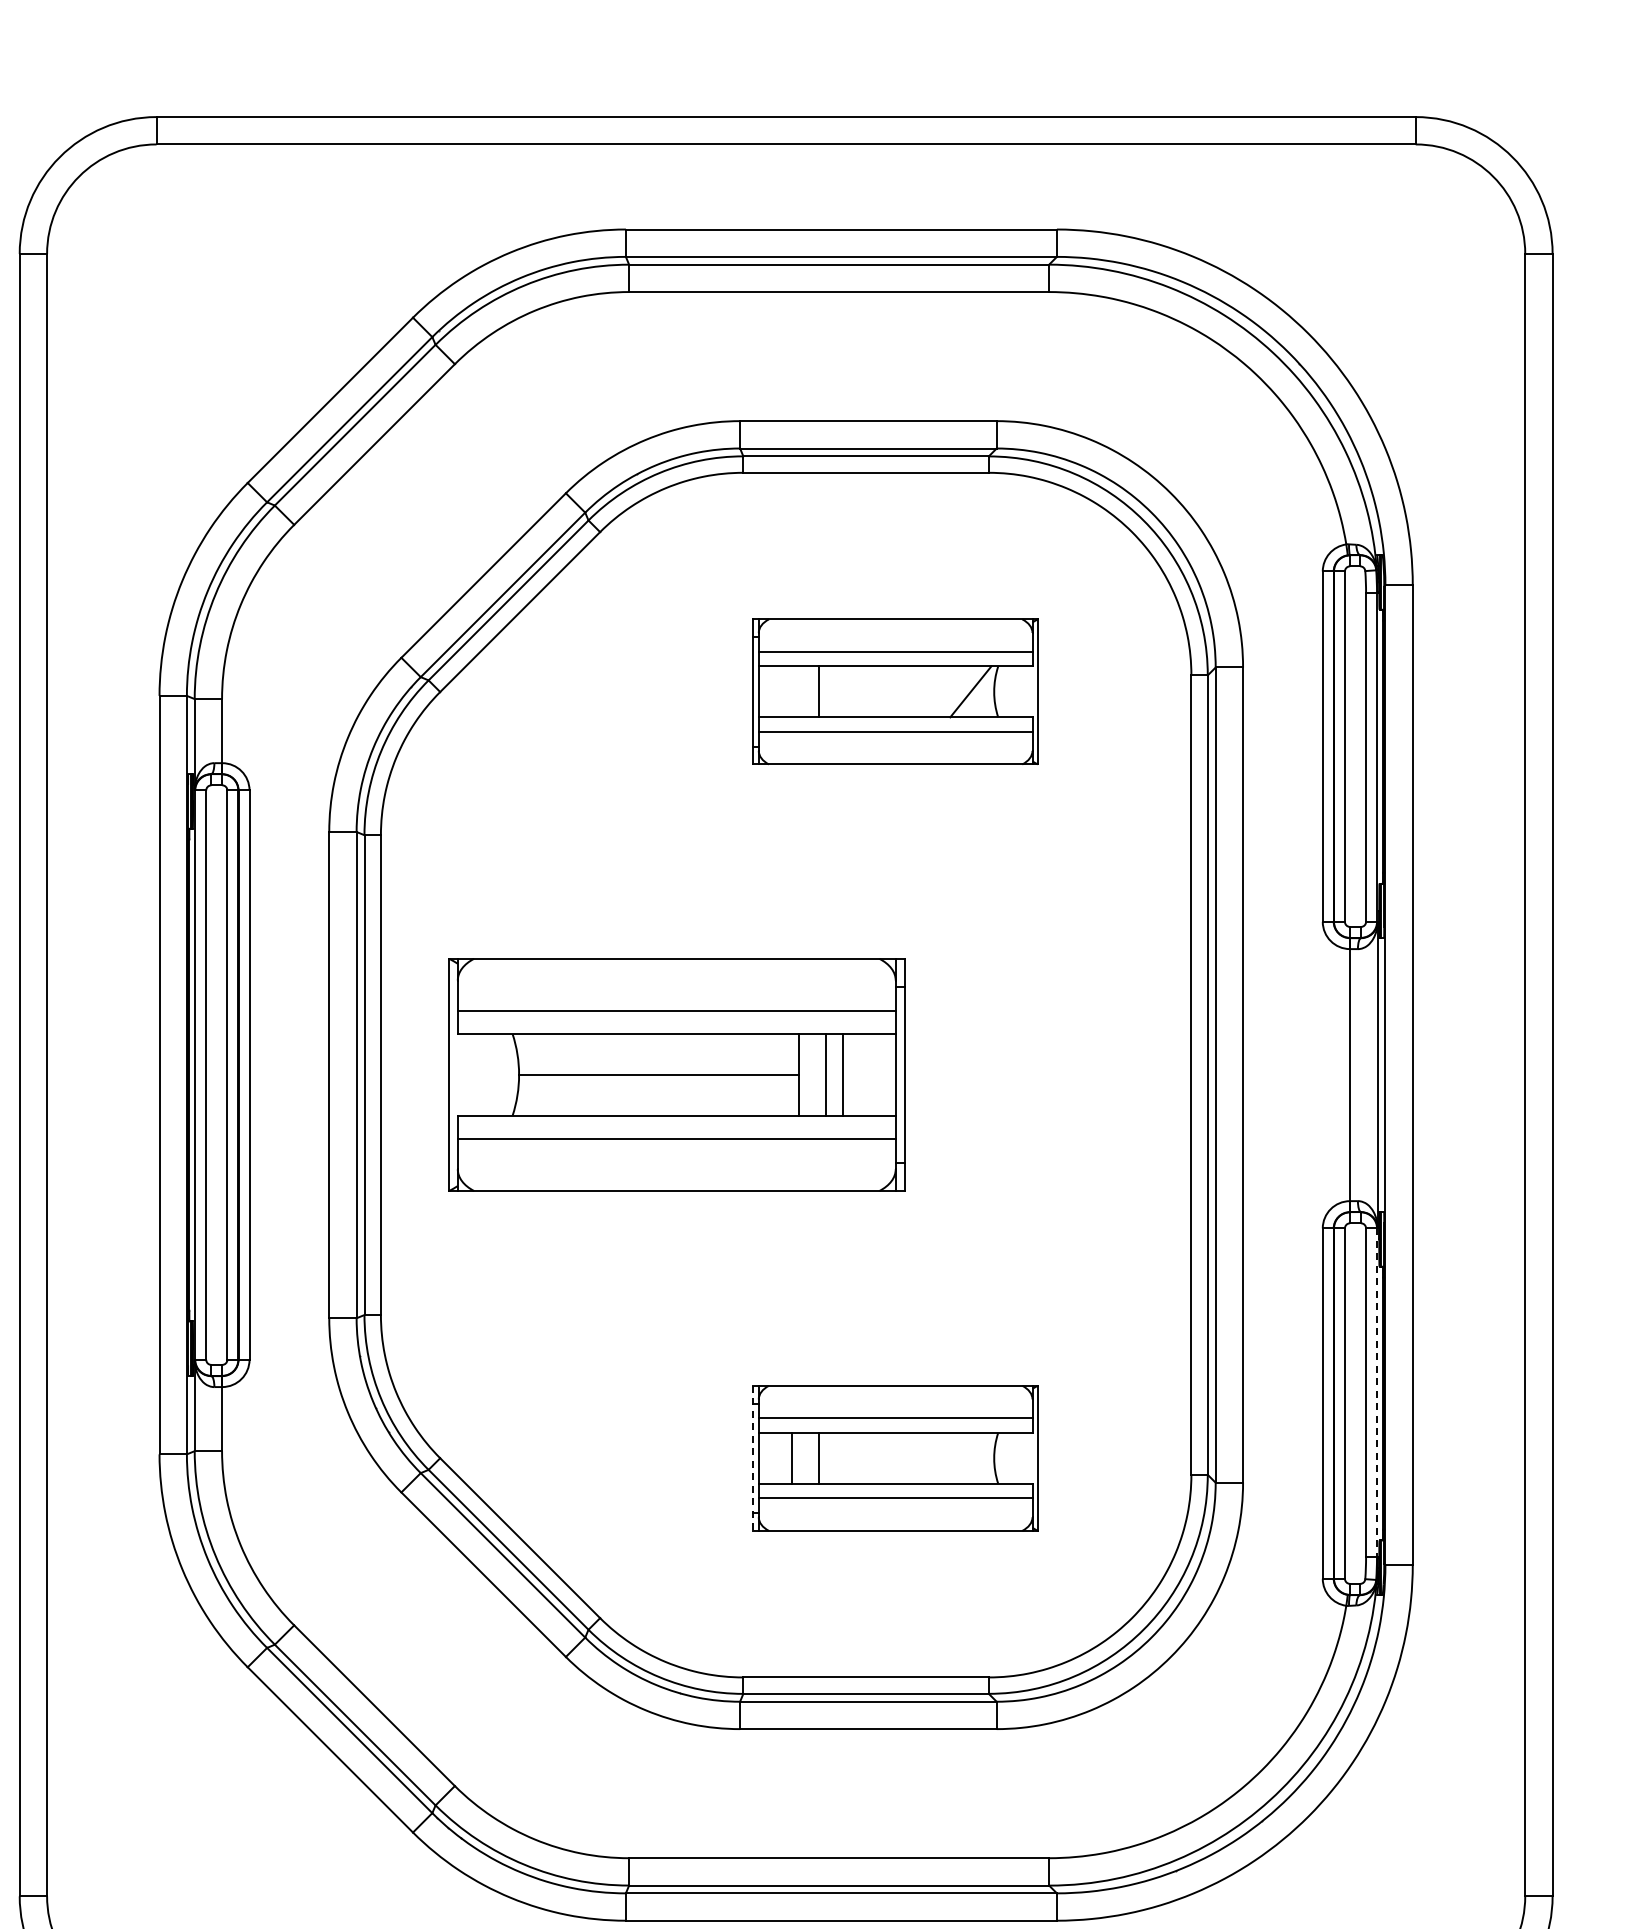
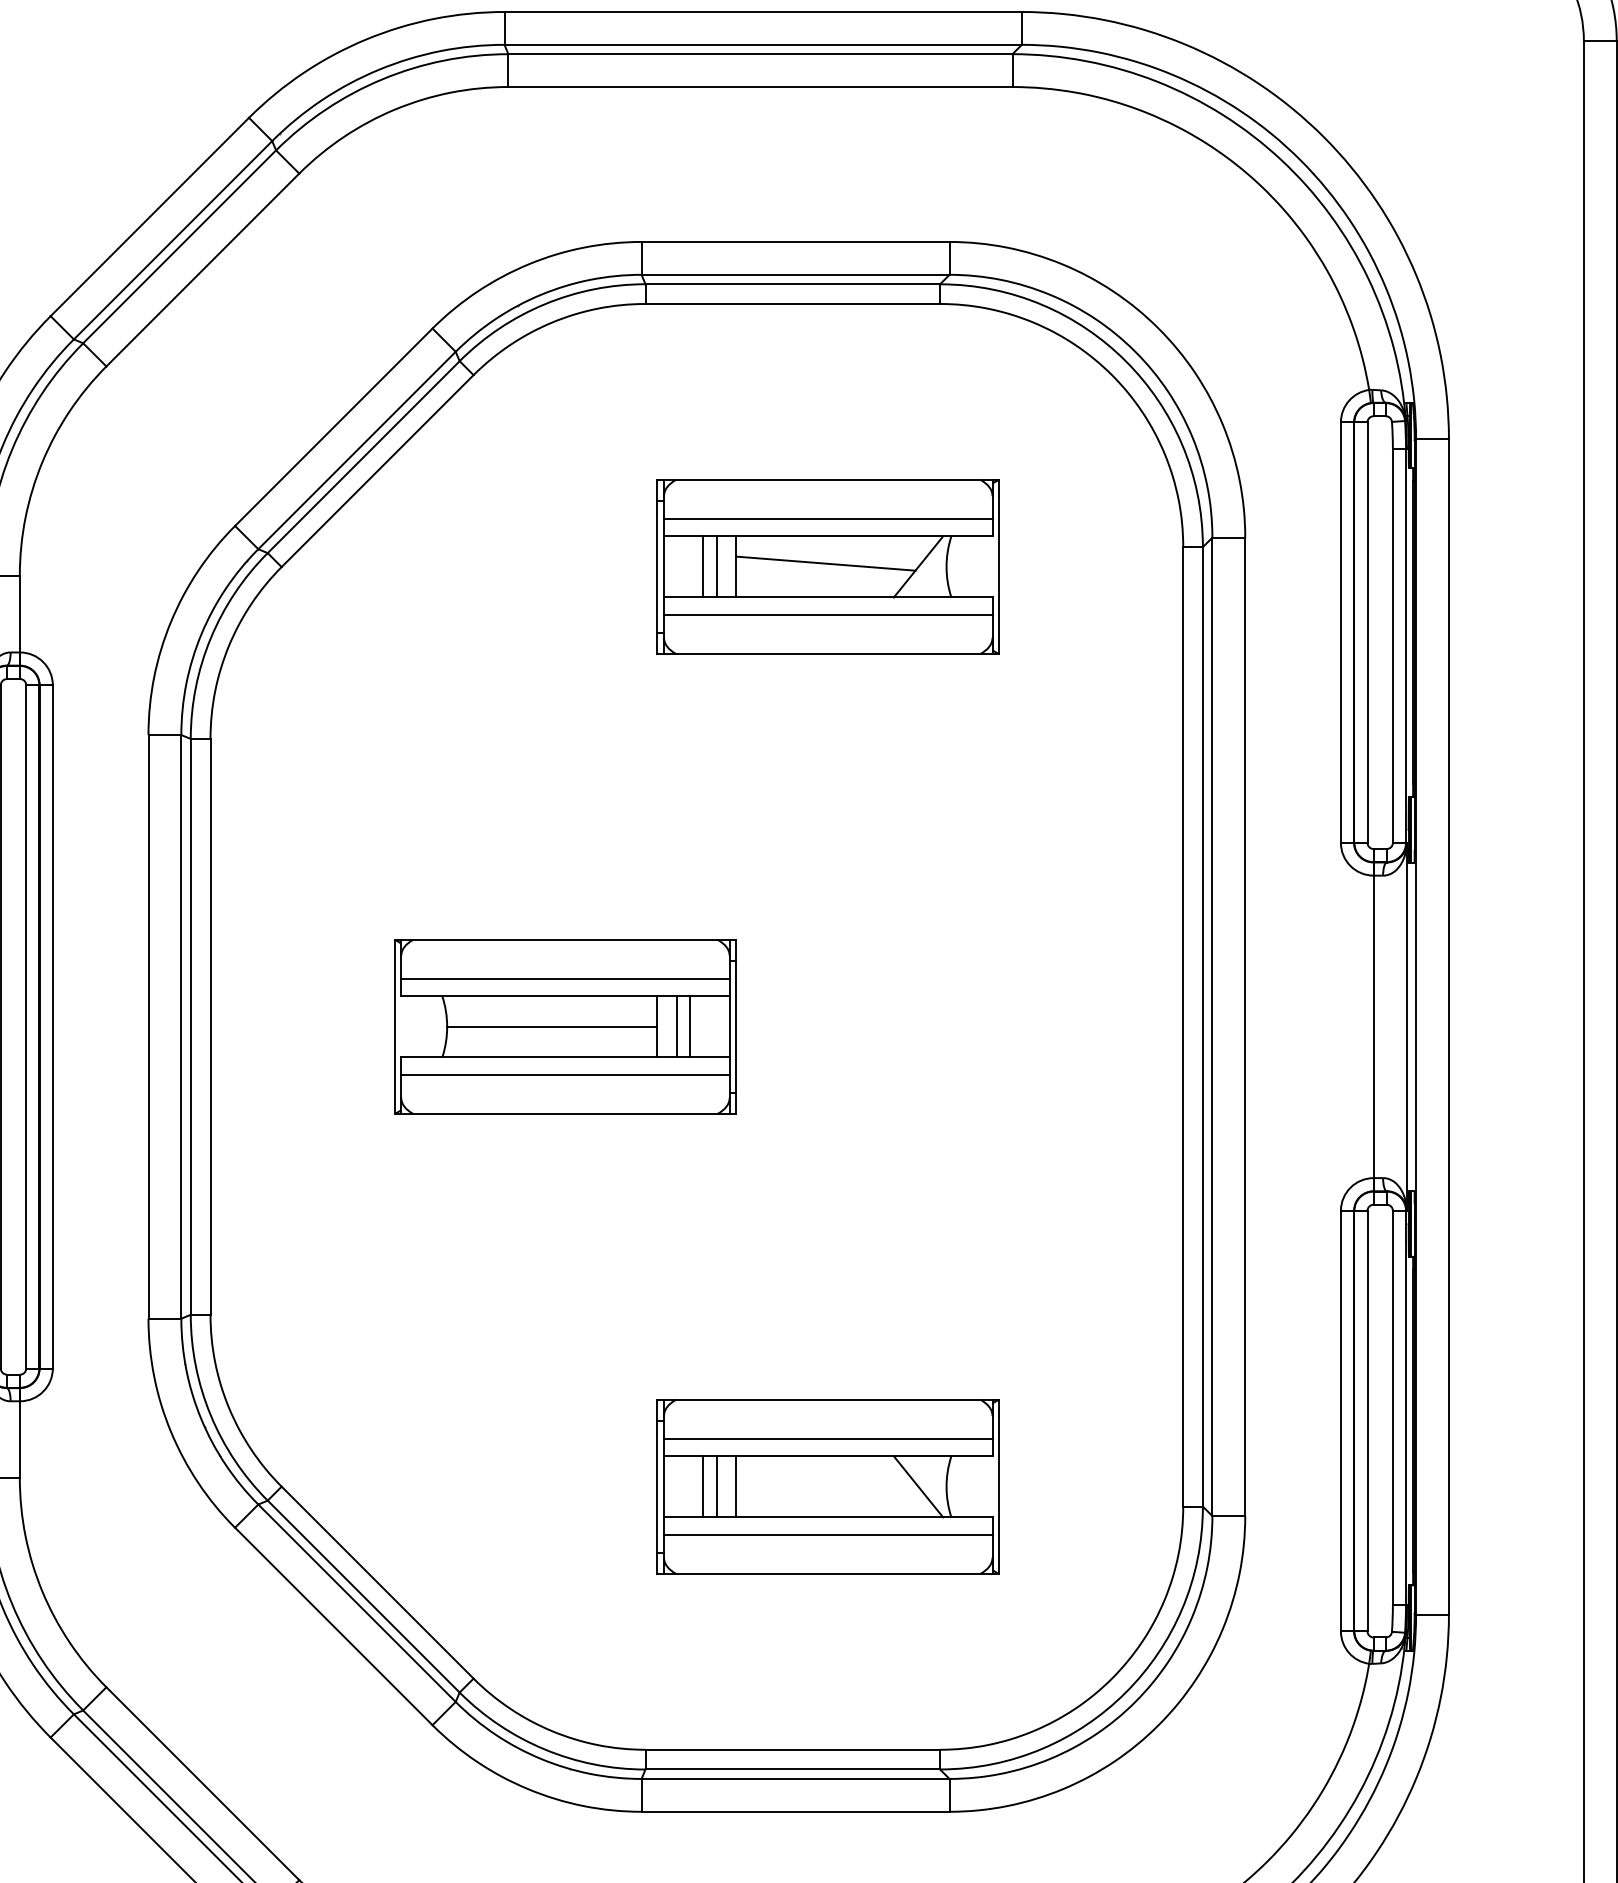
line: (893, 689) -> (825, 564), added
line: (791, 691) -> (703, 566), added
line: (802, 691) -> (716, 566), added
part: (676, 1075) -> (565, 1027), size x0.62
line: (1377, 1393) -> (1406, 1408), dashed -> solid
line: (802, 1457) -> (716, 1485), added
line: (970, 1457) -> (918, 1485), added
line: (753, 1458) -> (657, 1487), dashed -> solid

